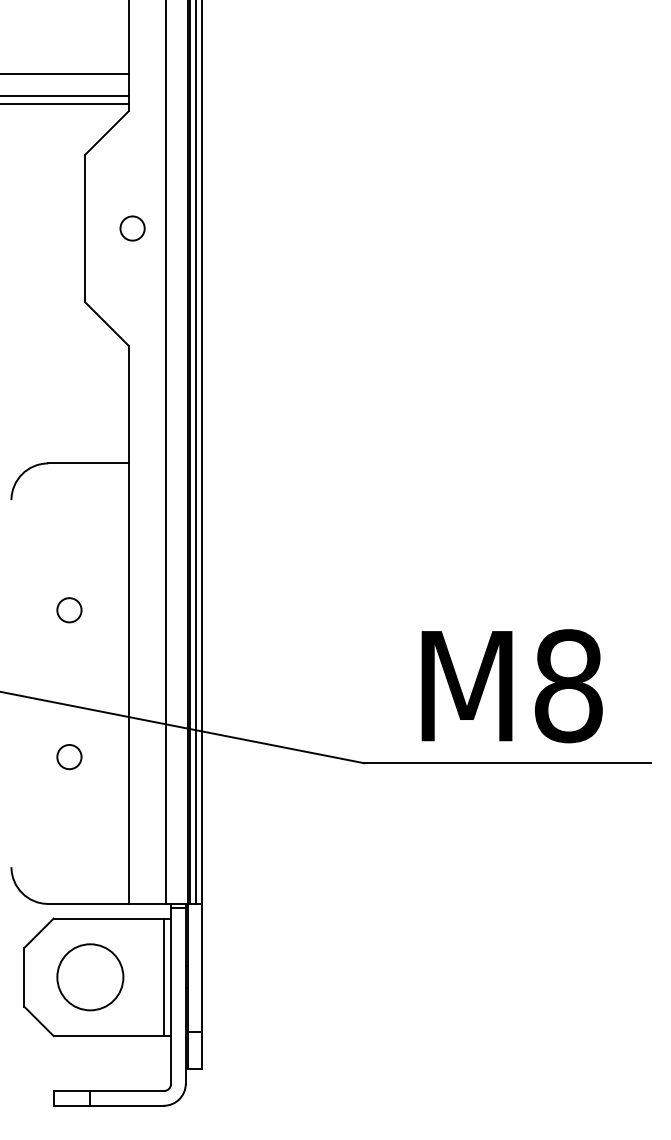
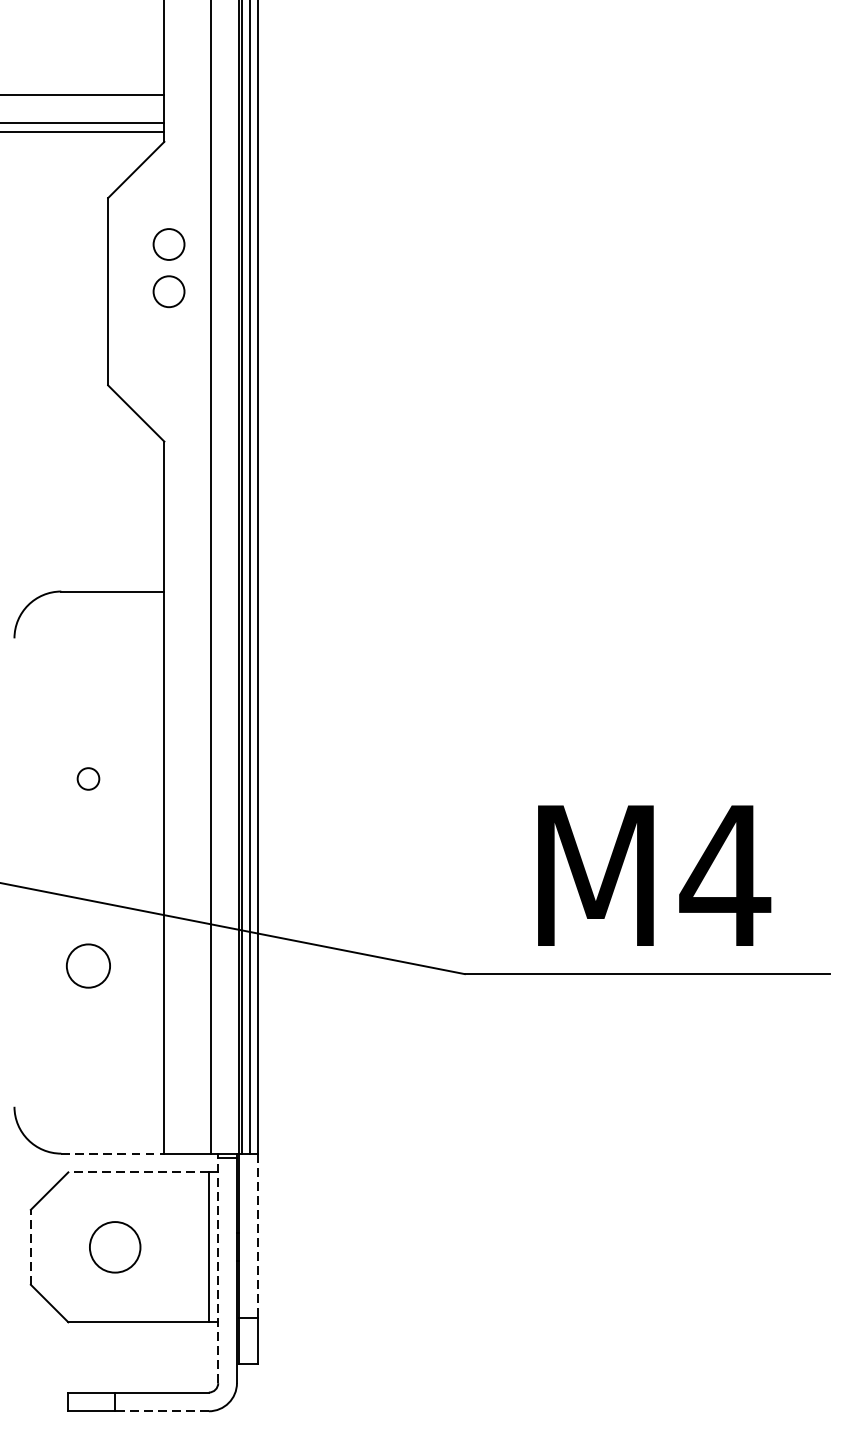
circle: (132, 191) -> (168, 244), added
circle: (69, 610) -> (88, 779), size x0.7
text: (568, 686) -> (725, 876), M8 -> M4
circle: (69, 757) -> (88, 966), size x1.4
line: (89, 903) -> (114, 1153), solid -> dashed
line: (108, 918) -> (138, 1172), solid -> dashed
line: (202, 968) -> (258, 1236), solid -> dashed
line: (24, 976) -> (31, 1246), solid -> dashed
circle: (90, 977) -> (115, 1247), size x0.6
line: (171, 995) -> (218, 1270), solid -> dashed
line: (127, 1105) -> (162, 1410), solid -> dashed

